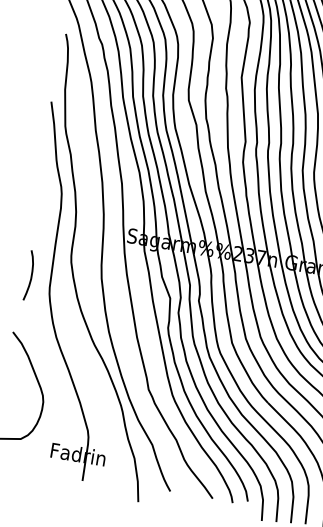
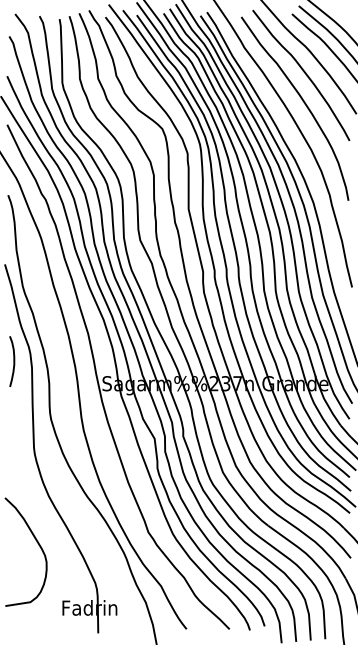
curve: (30, 275) -> (13, 361), moved

